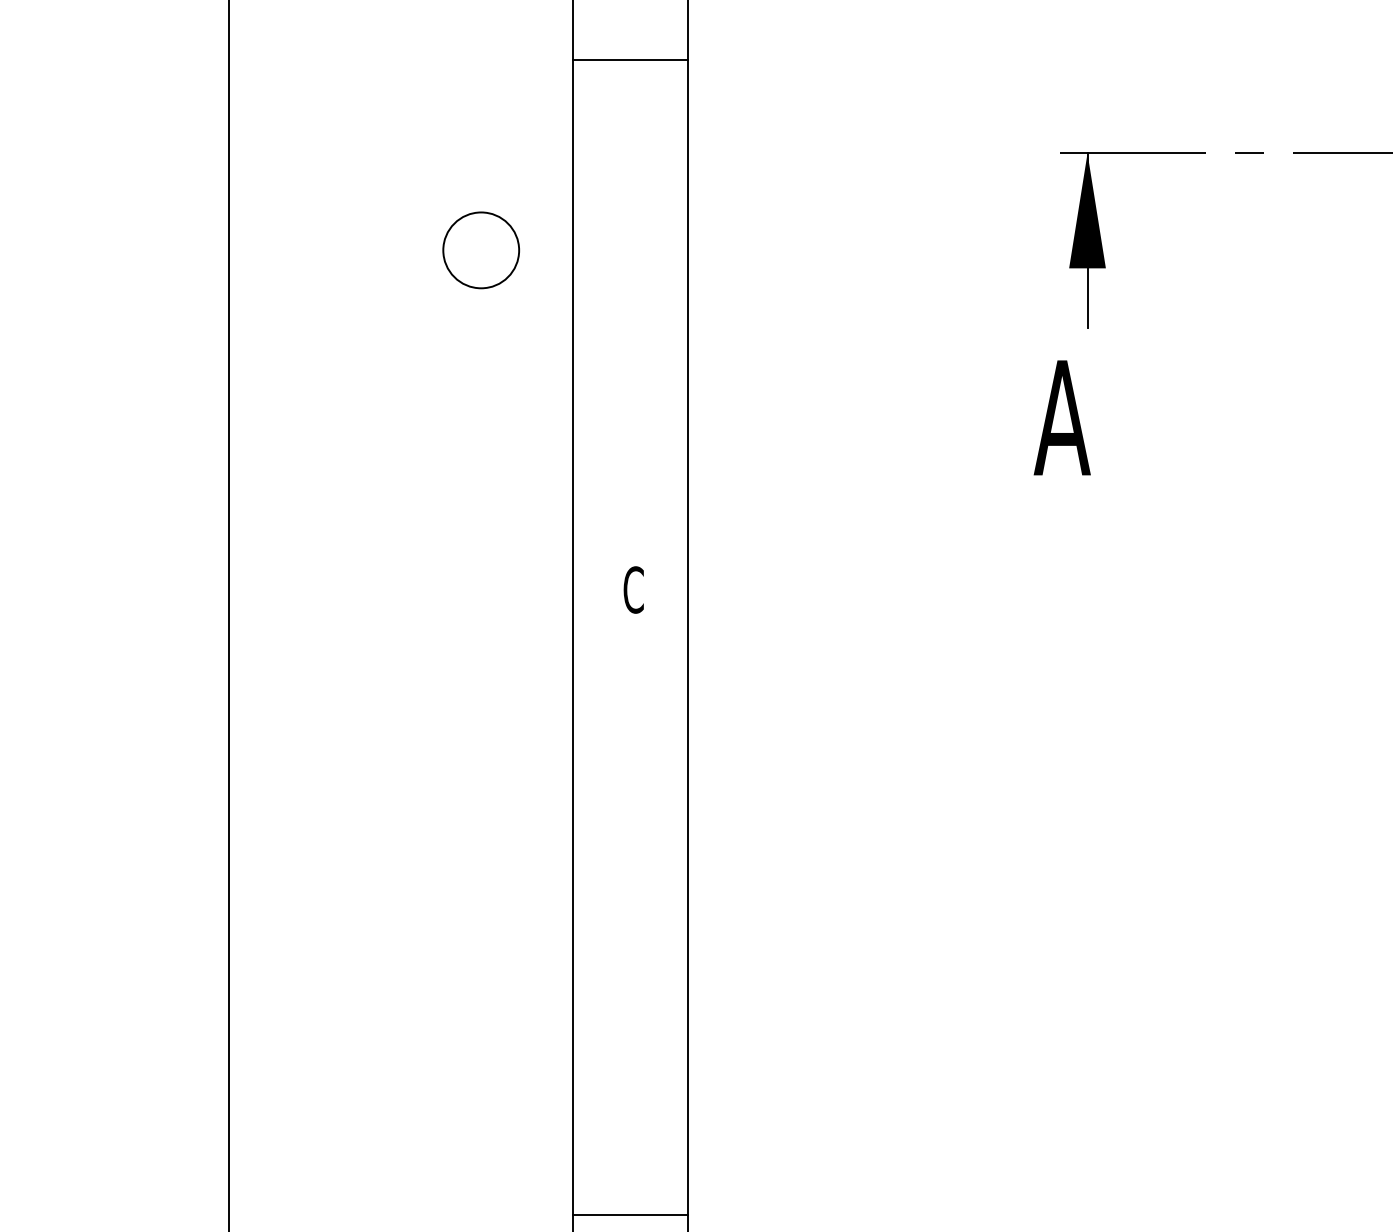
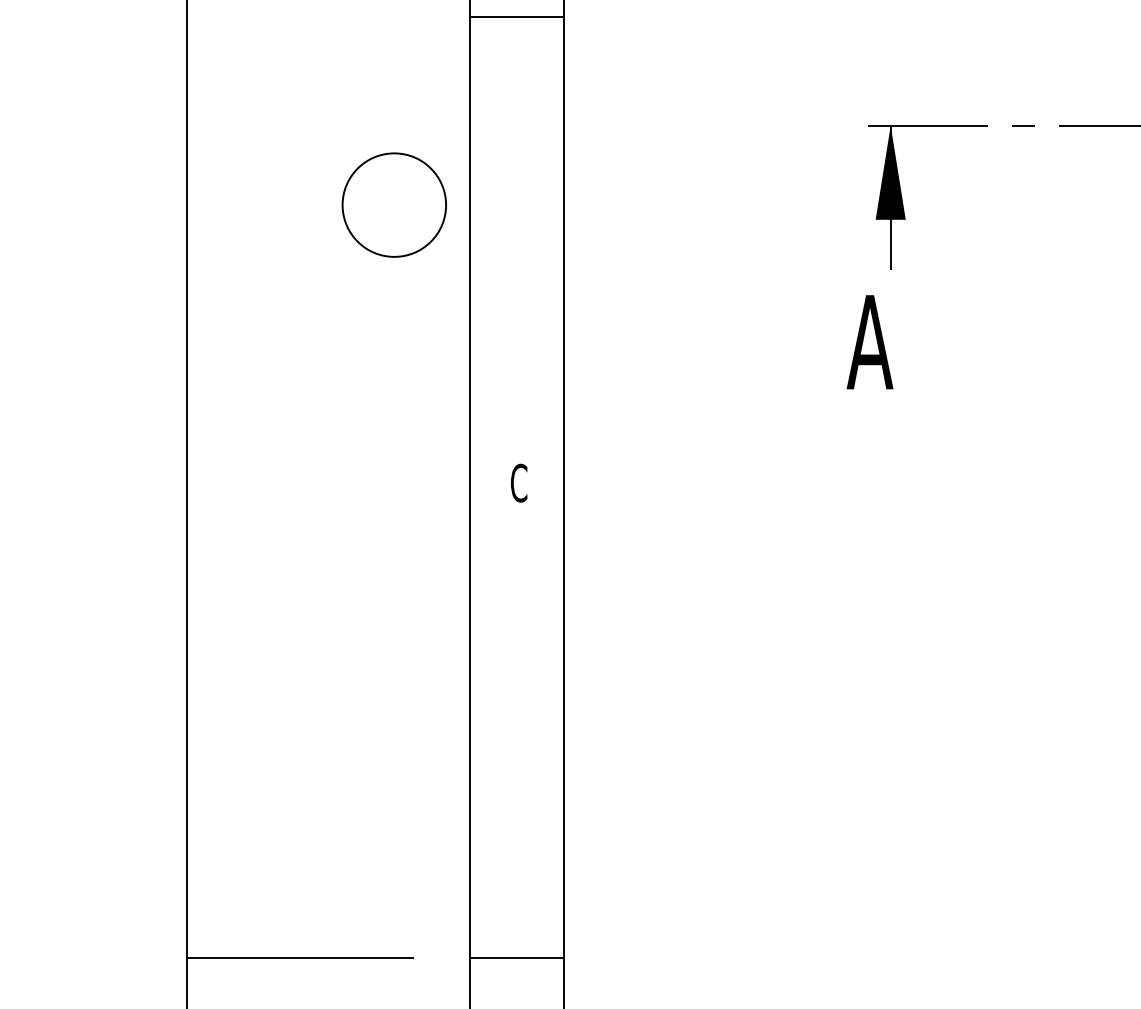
line: (630, 59) -> (516, 16), moved
circle: (480, 249) -> (393, 204), size x1.67
line: (366, 1170) -> (300, 958), added
line: (630, 1215) -> (516, 958), moved

